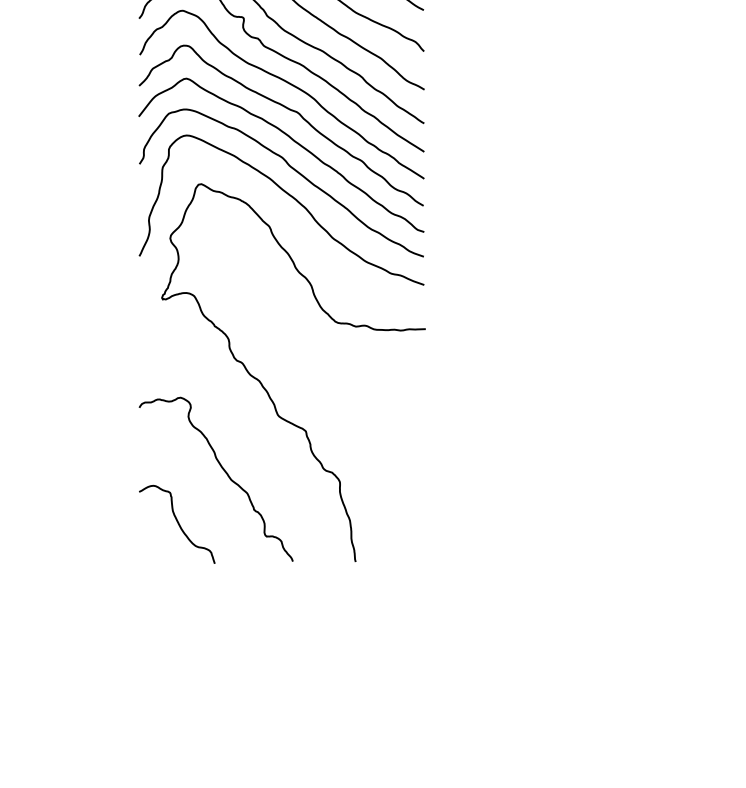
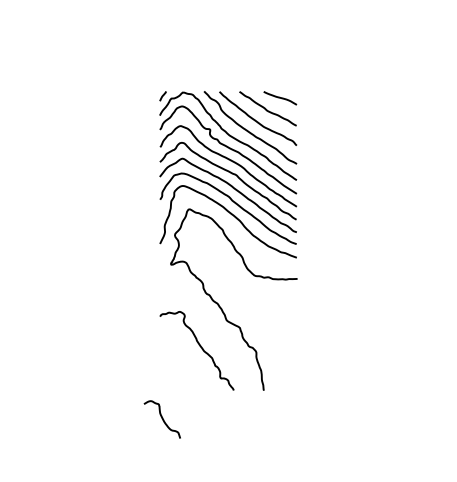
curve: (175, 521) -> (161, 418), moved

